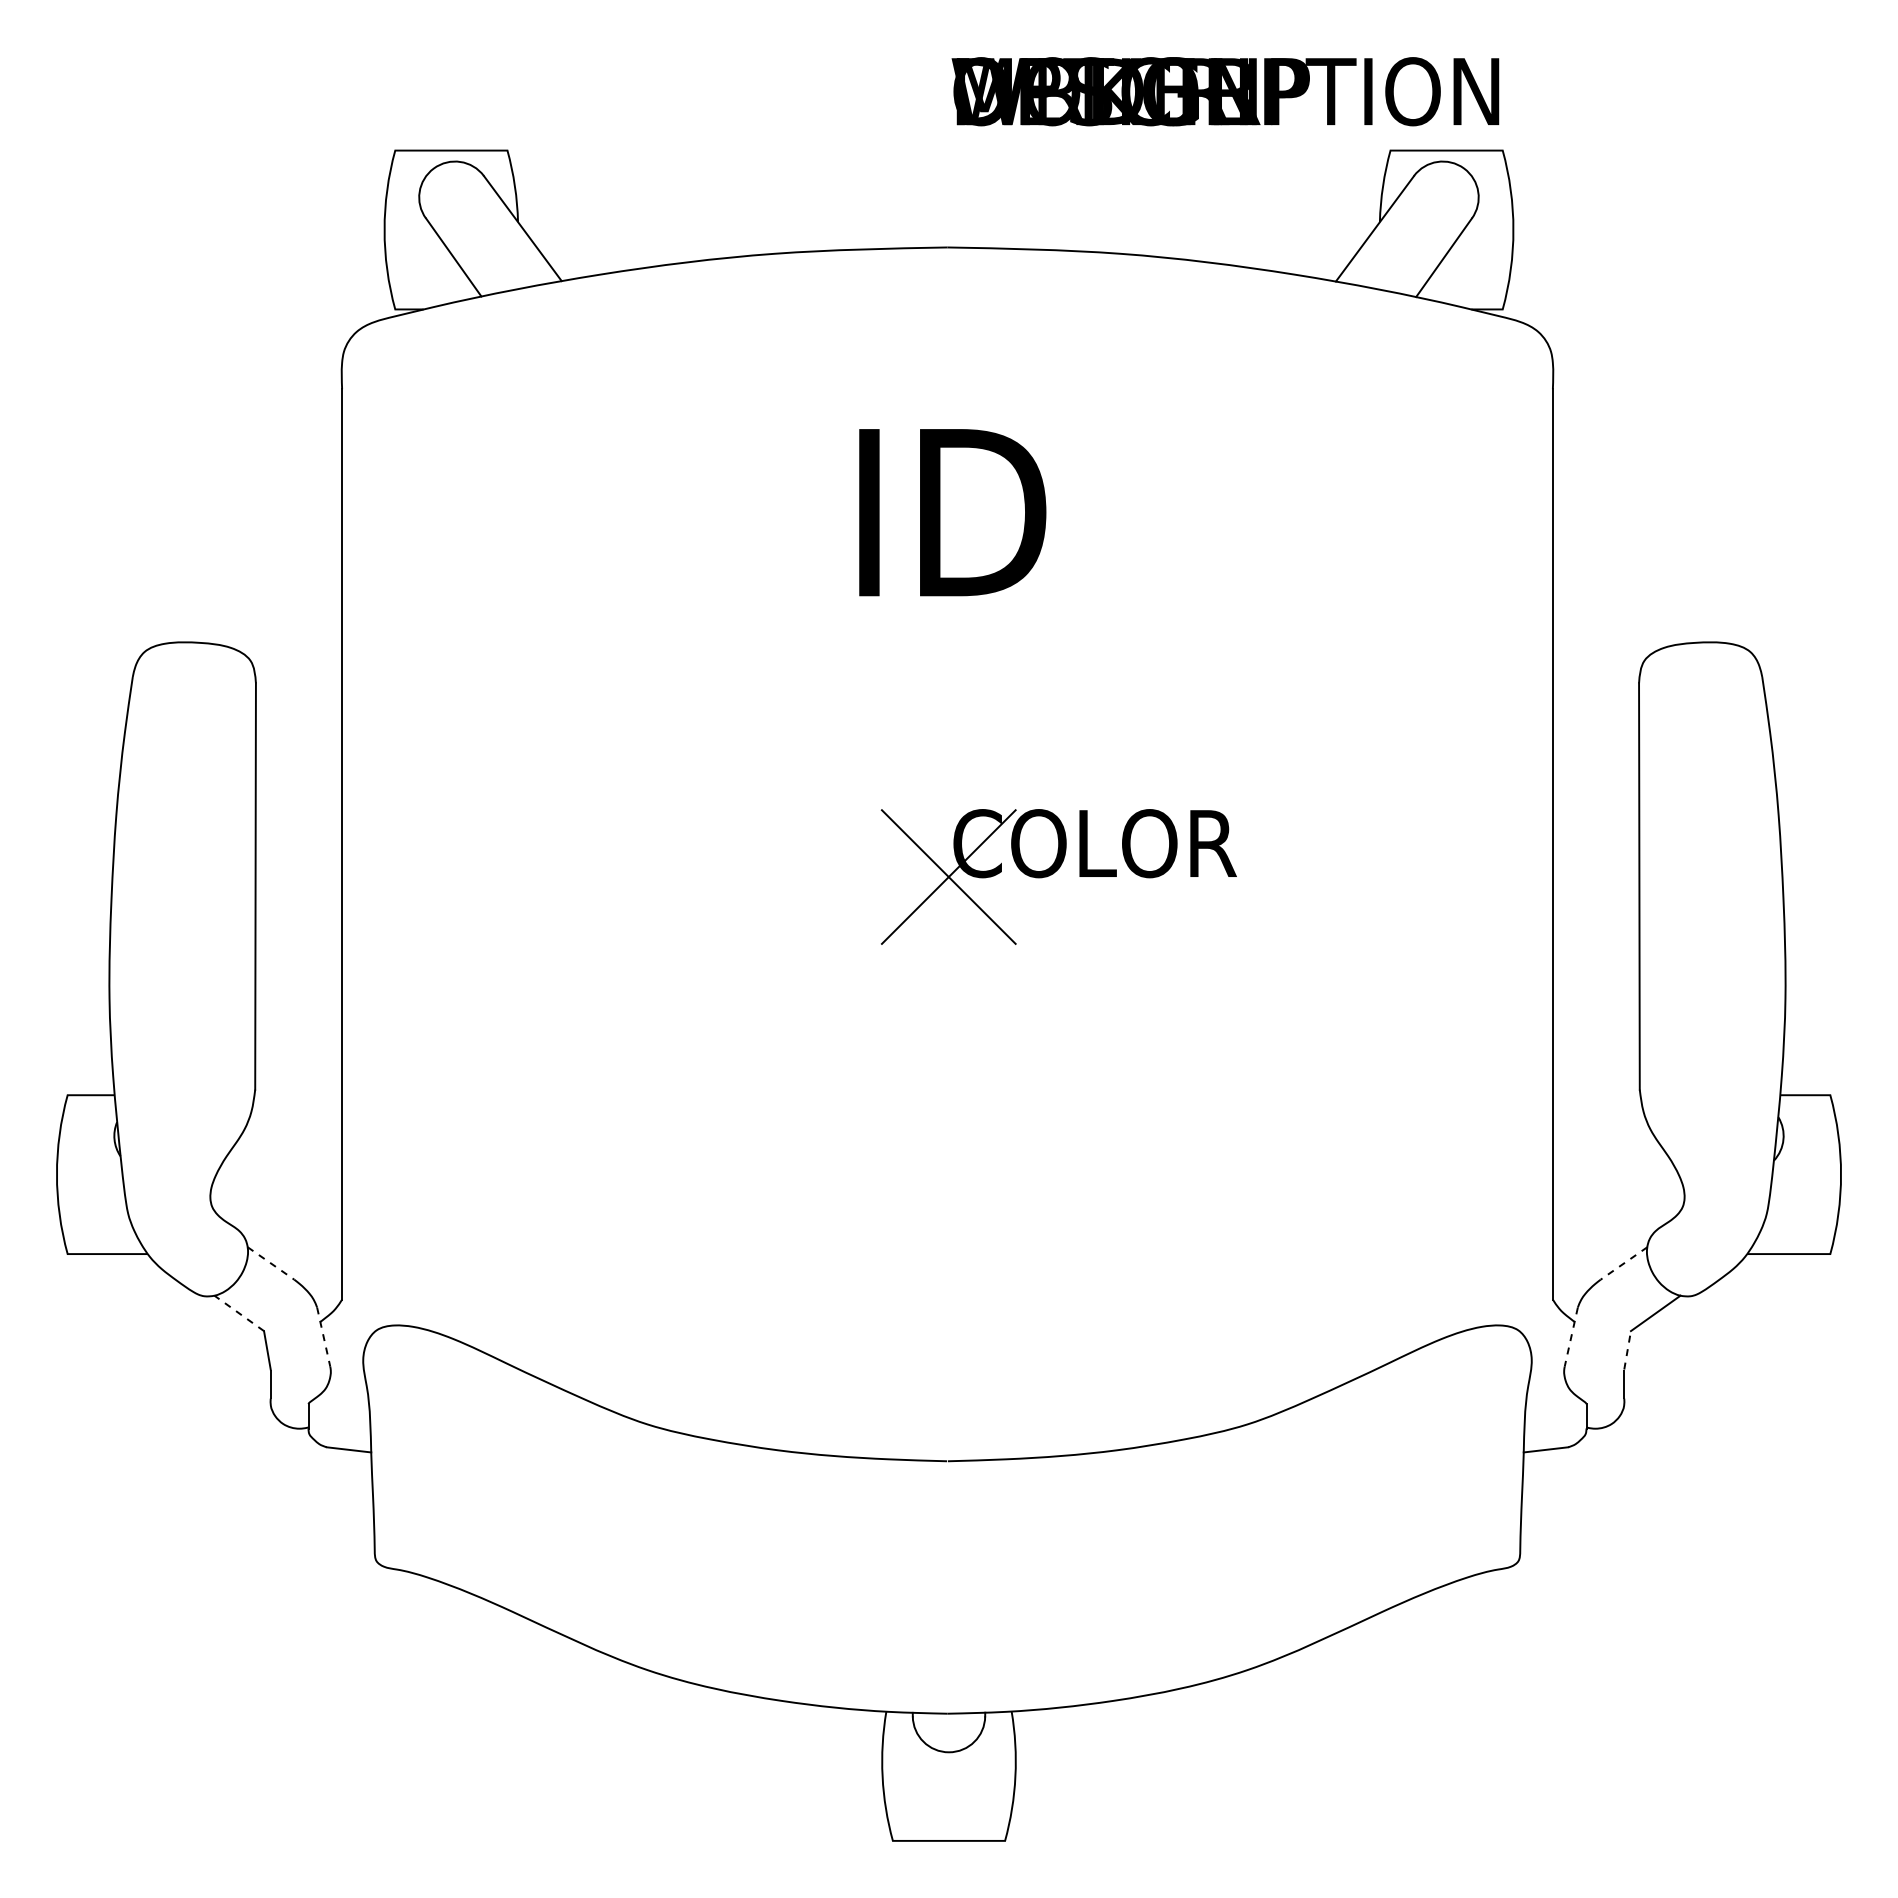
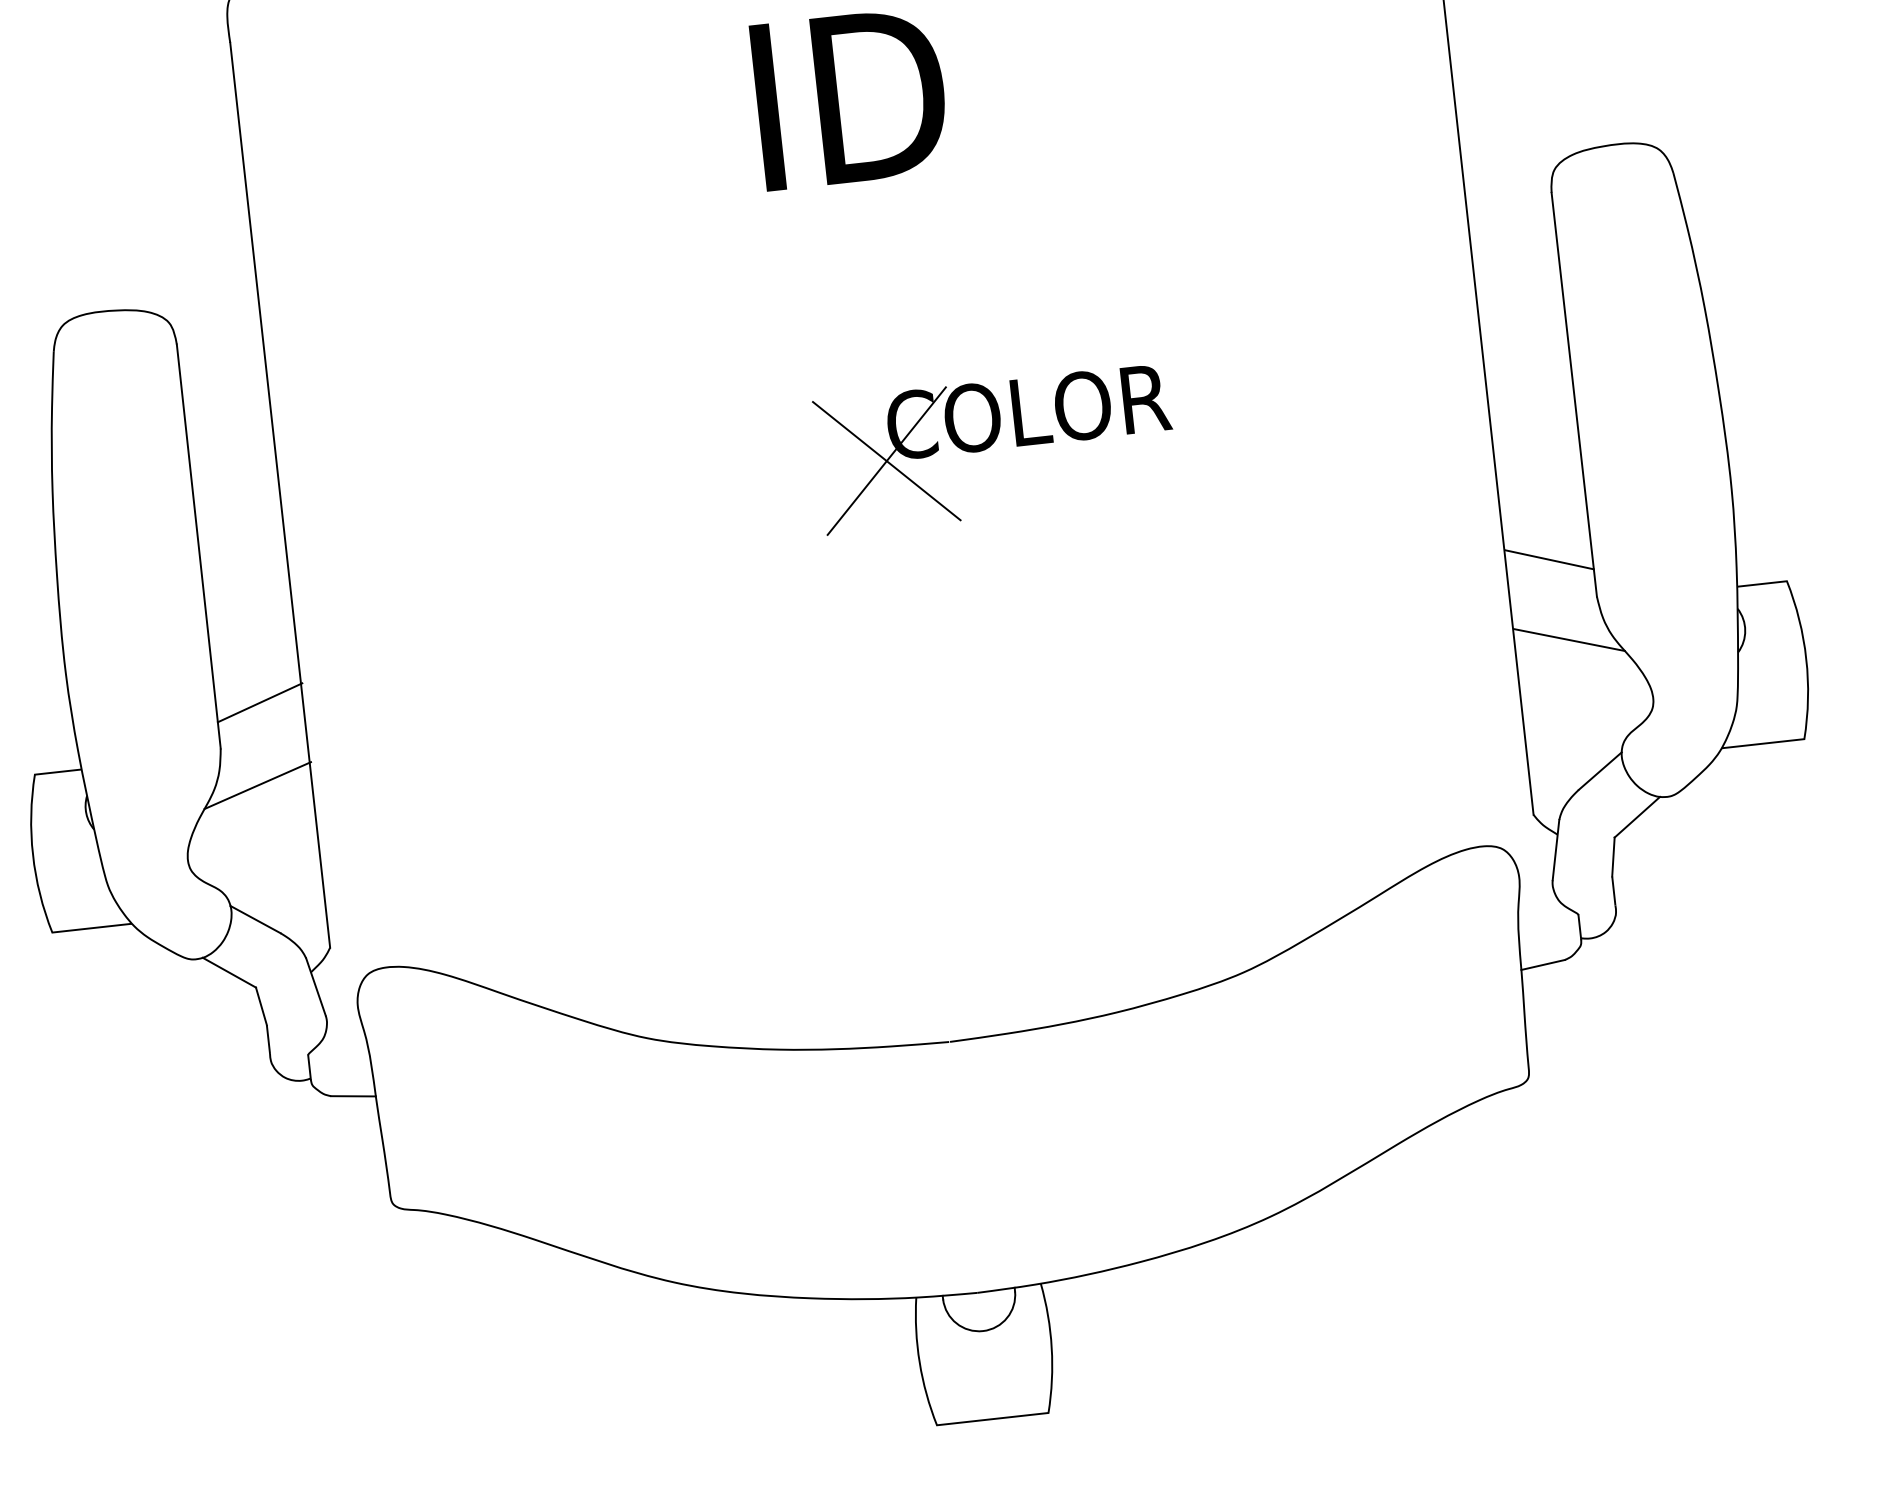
line: (1596, 1047) -> (1549, 559), added
line: (299, 1048) -> (260, 702), added
line: (1607, 1129) -> (1569, 639), added
line: (287, 1130) -> (257, 785), added
line: (271, 1263) -> (255, 919), dashed -> solid
line: (1623, 1263) -> (1599, 771), dashed -> solid
line: (238, 1313) -> (228, 972), dashed -> solid
line: (323, 1337) -> (315, 987), dashed -> solid
line: (1571, 1337) -> (1556, 850), dashed -> solid
line: (1627, 1350) -> (1613, 857), dashed -> solid

